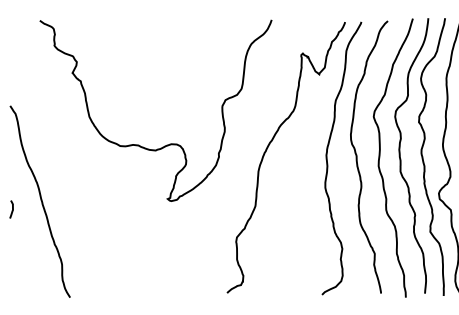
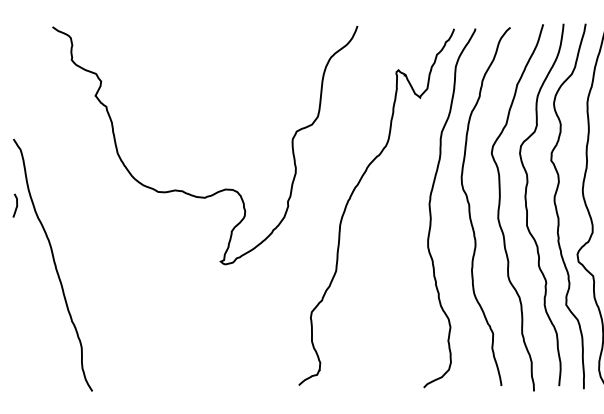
curve: (12, 209) -> (16, 205), moved

